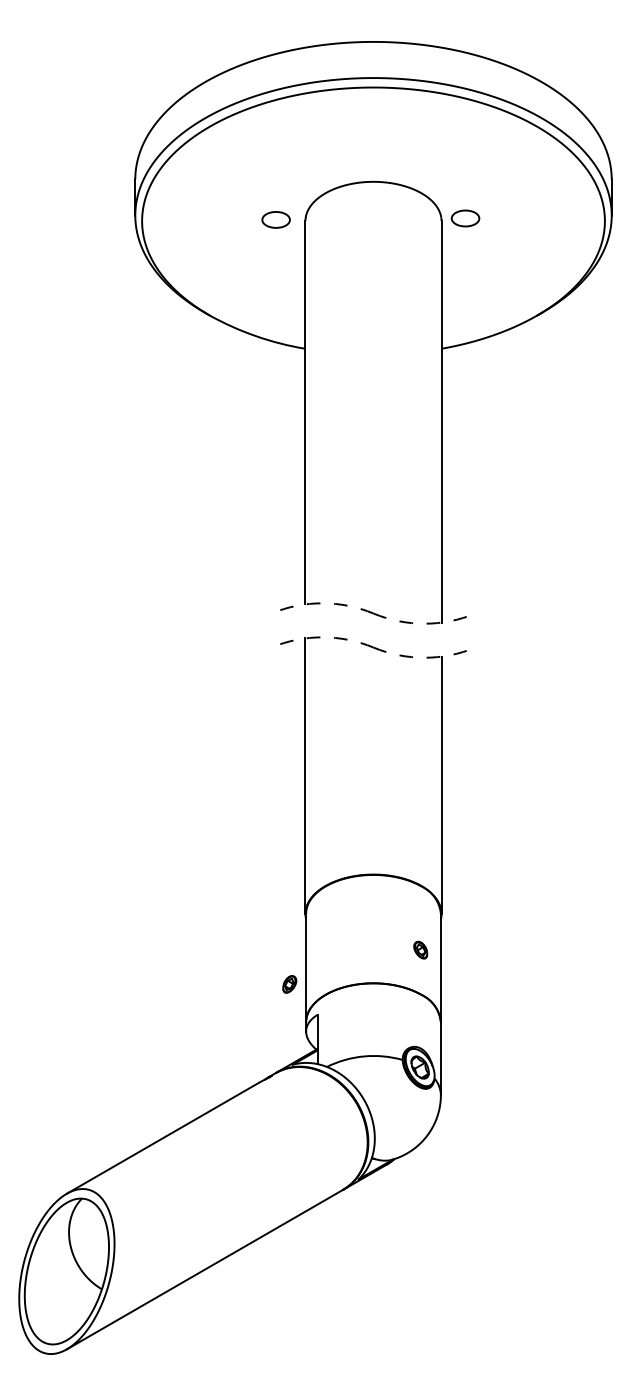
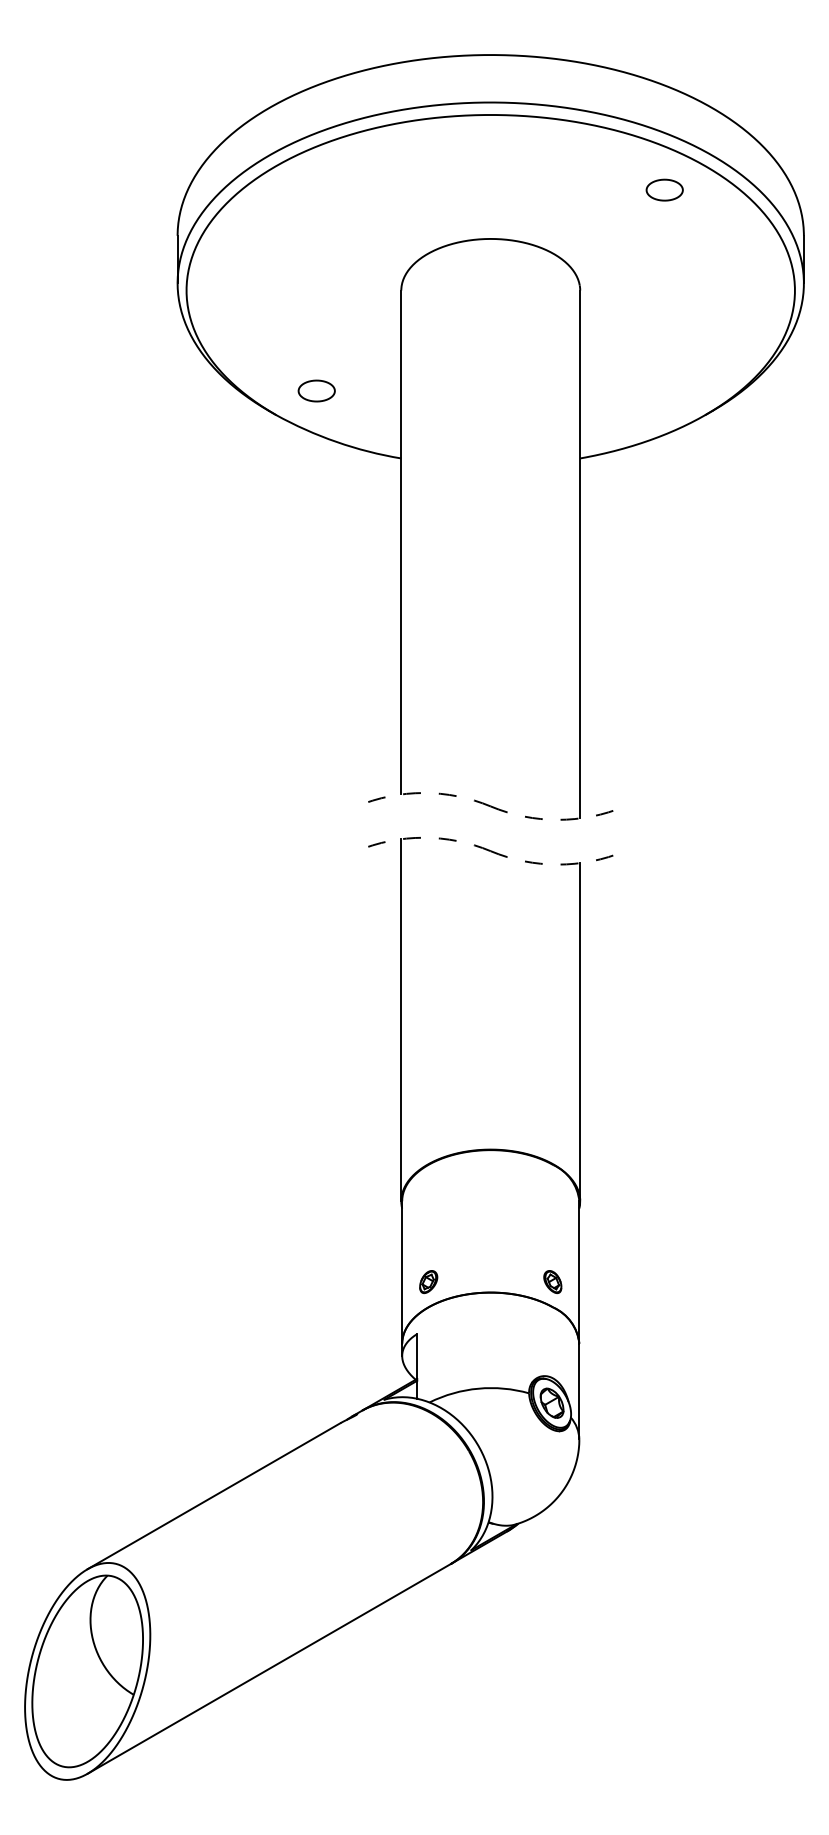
part: (465, 217) -> (664, 189), moved
part: (275, 219) -> (316, 390), moved
part: (420, 950) -> (552, 1282), moved
part: (289, 984) -> (428, 1282), moved

